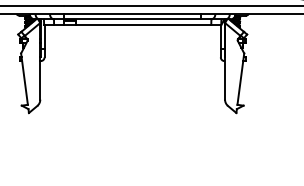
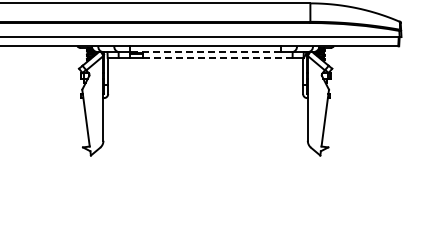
line: (132, 19) -> (205, 52), solid -> dashed
line: (143, 25) -> (217, 58), solid -> dashed

